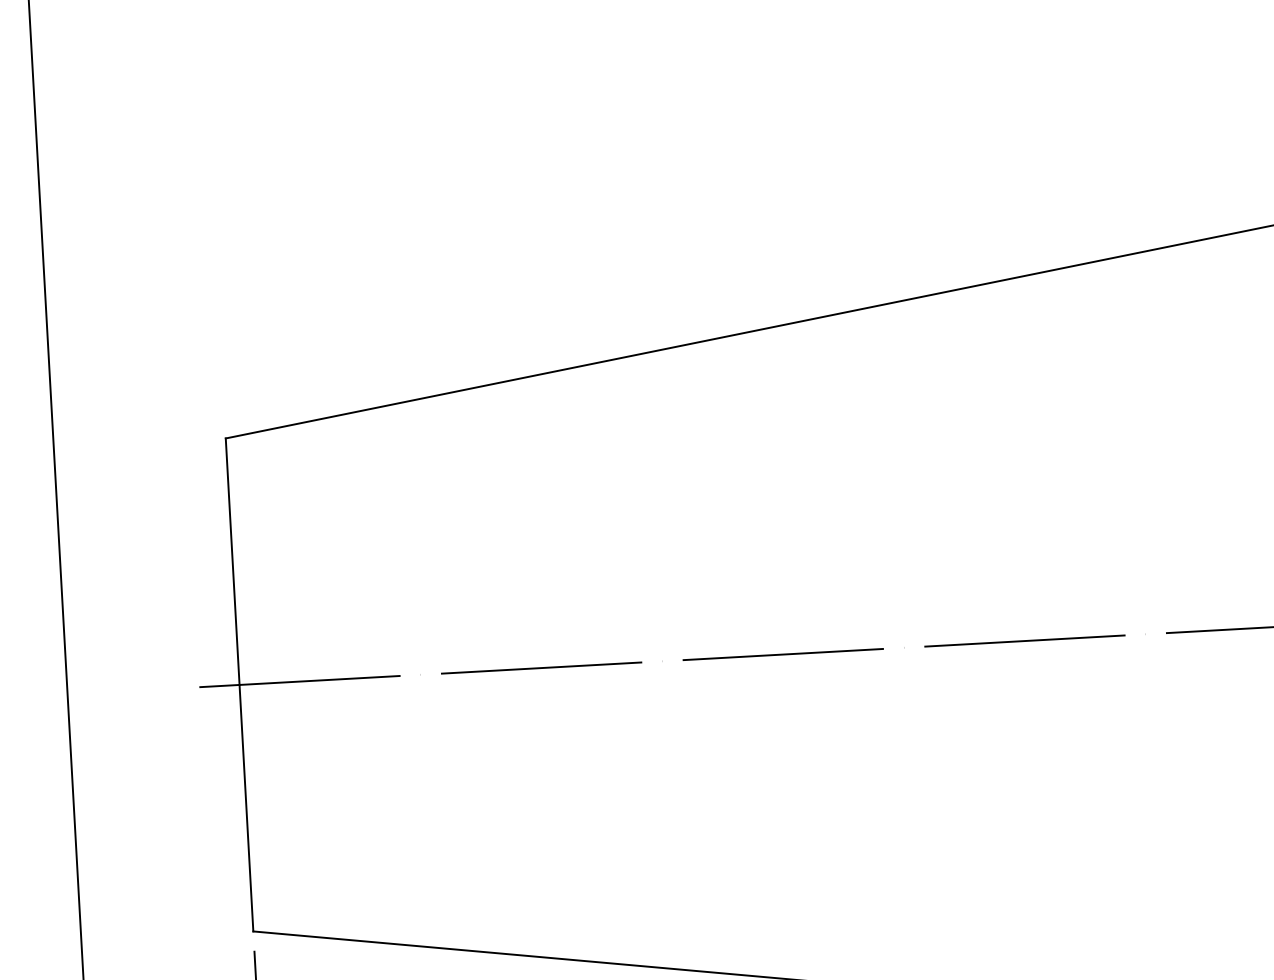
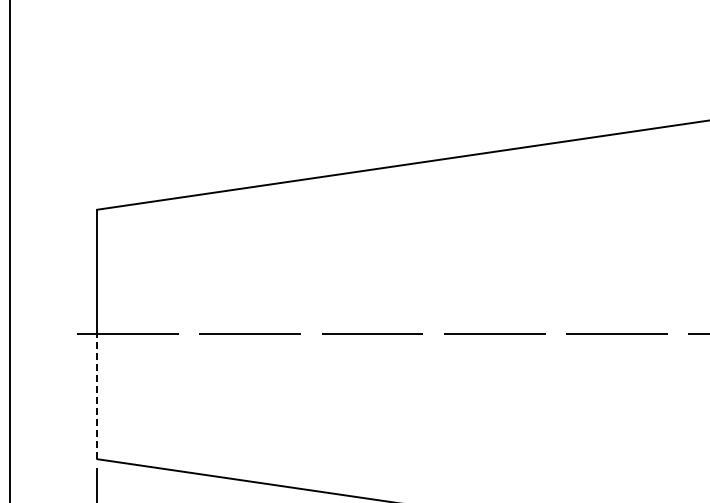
line: (246, 807) -> (97, 396), solid -> dashed

